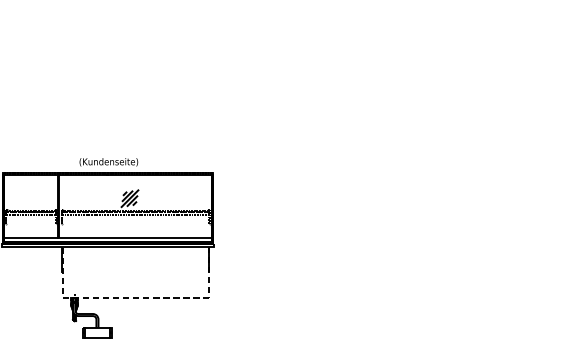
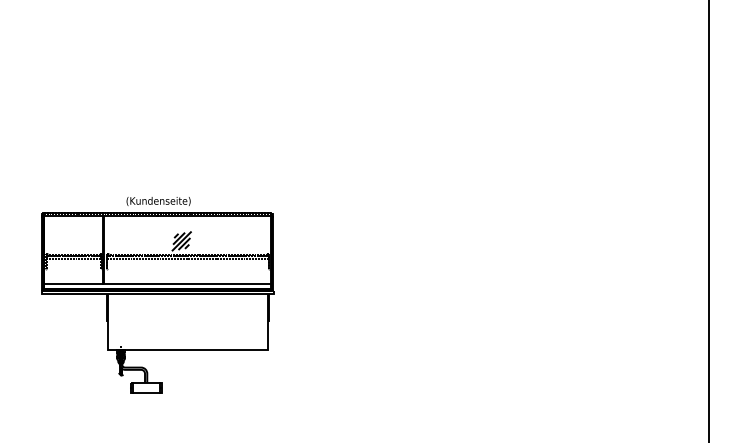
line: (135, 298) -> (187, 350), dashed -> solid

